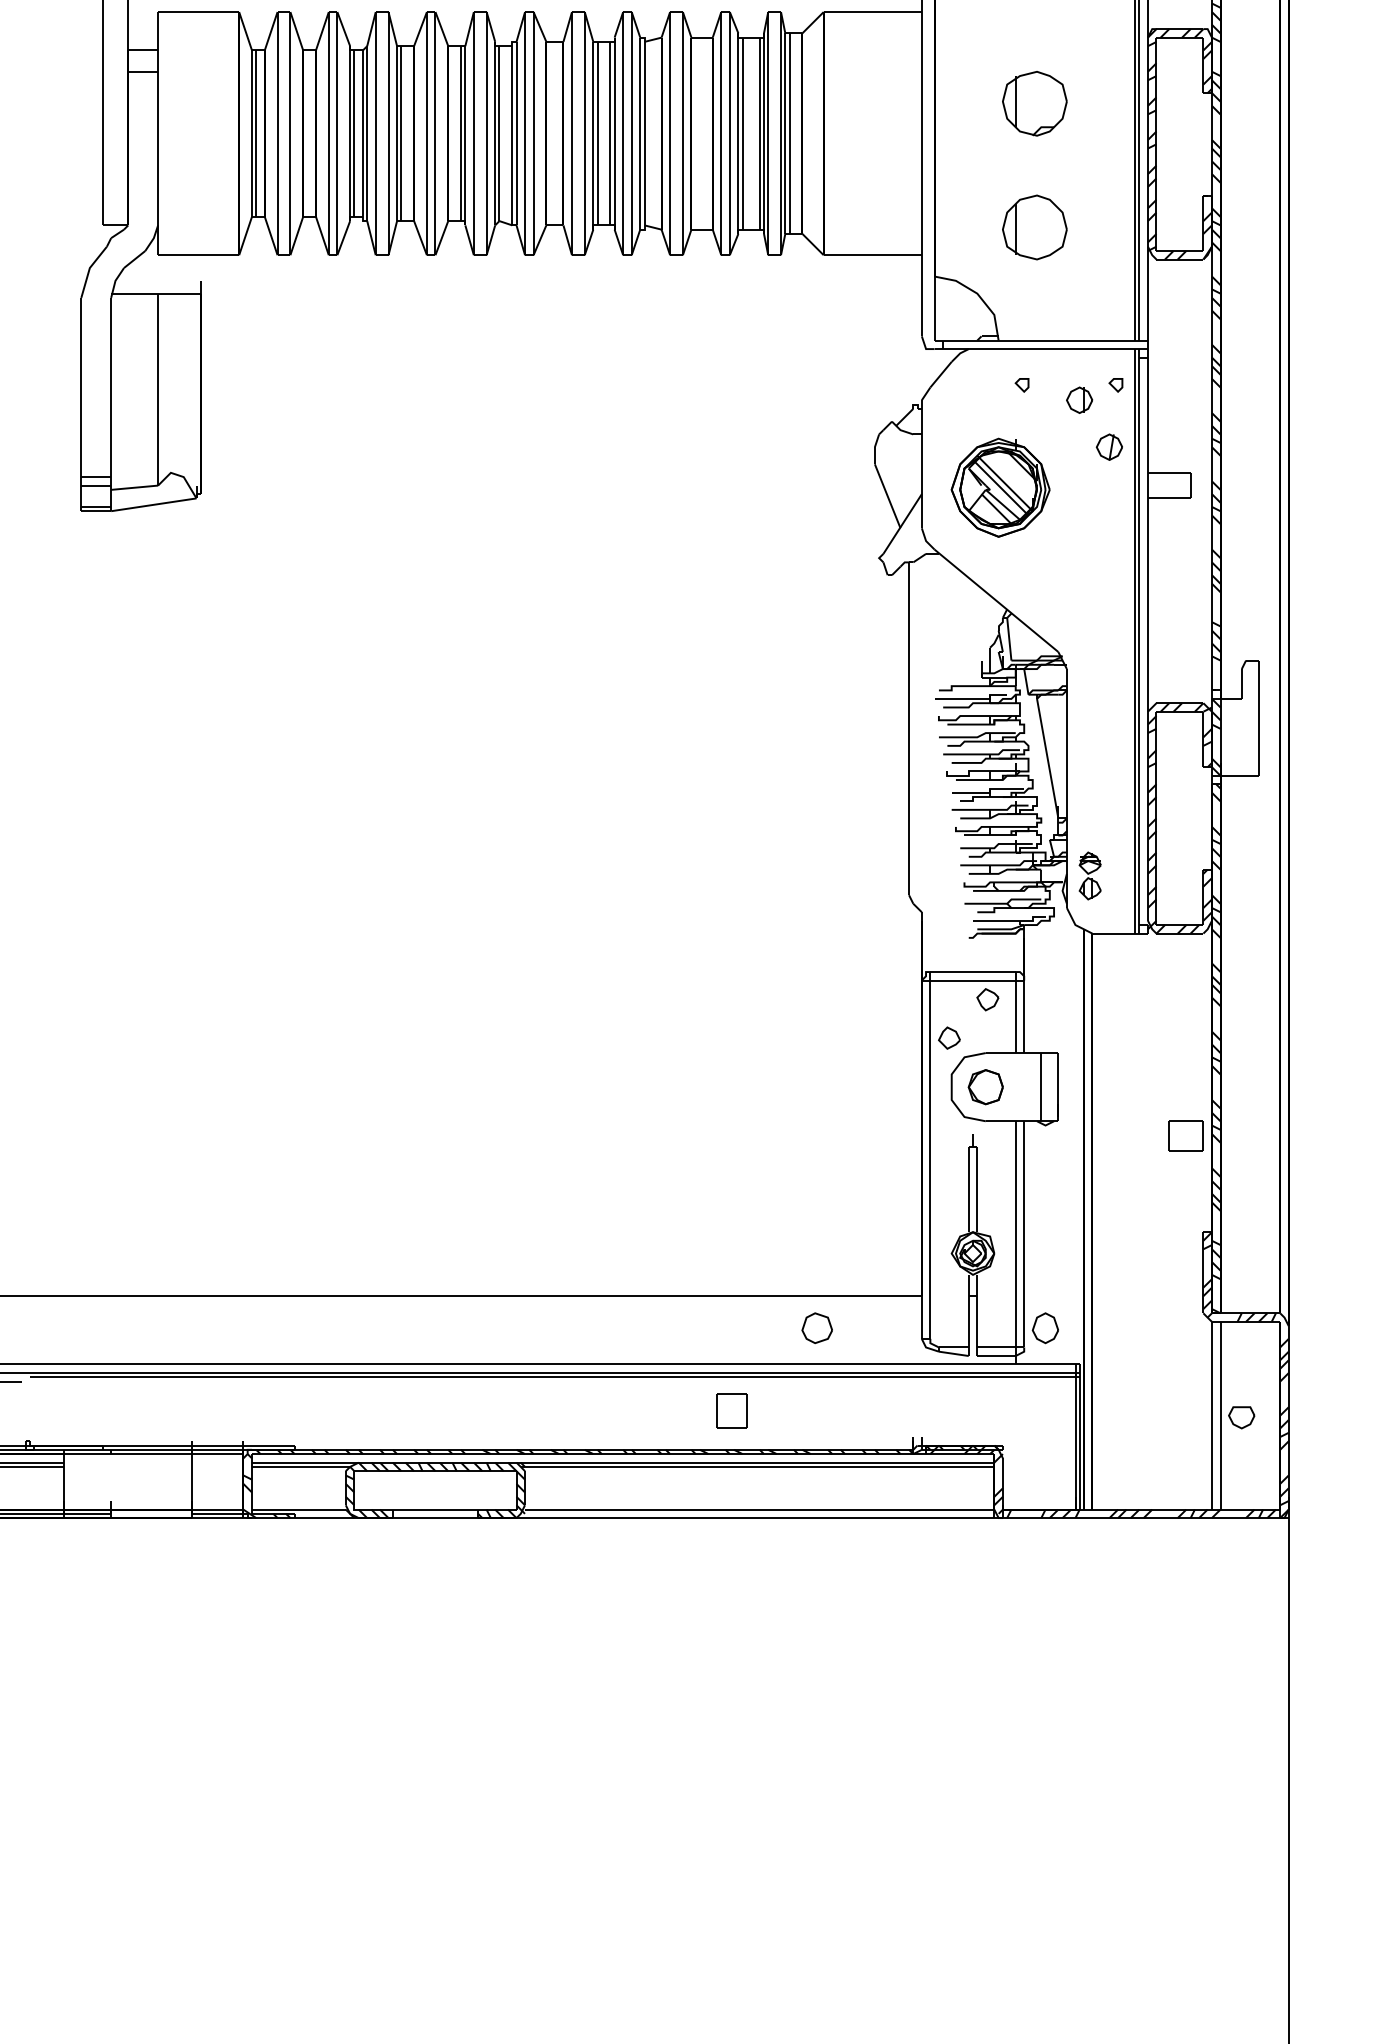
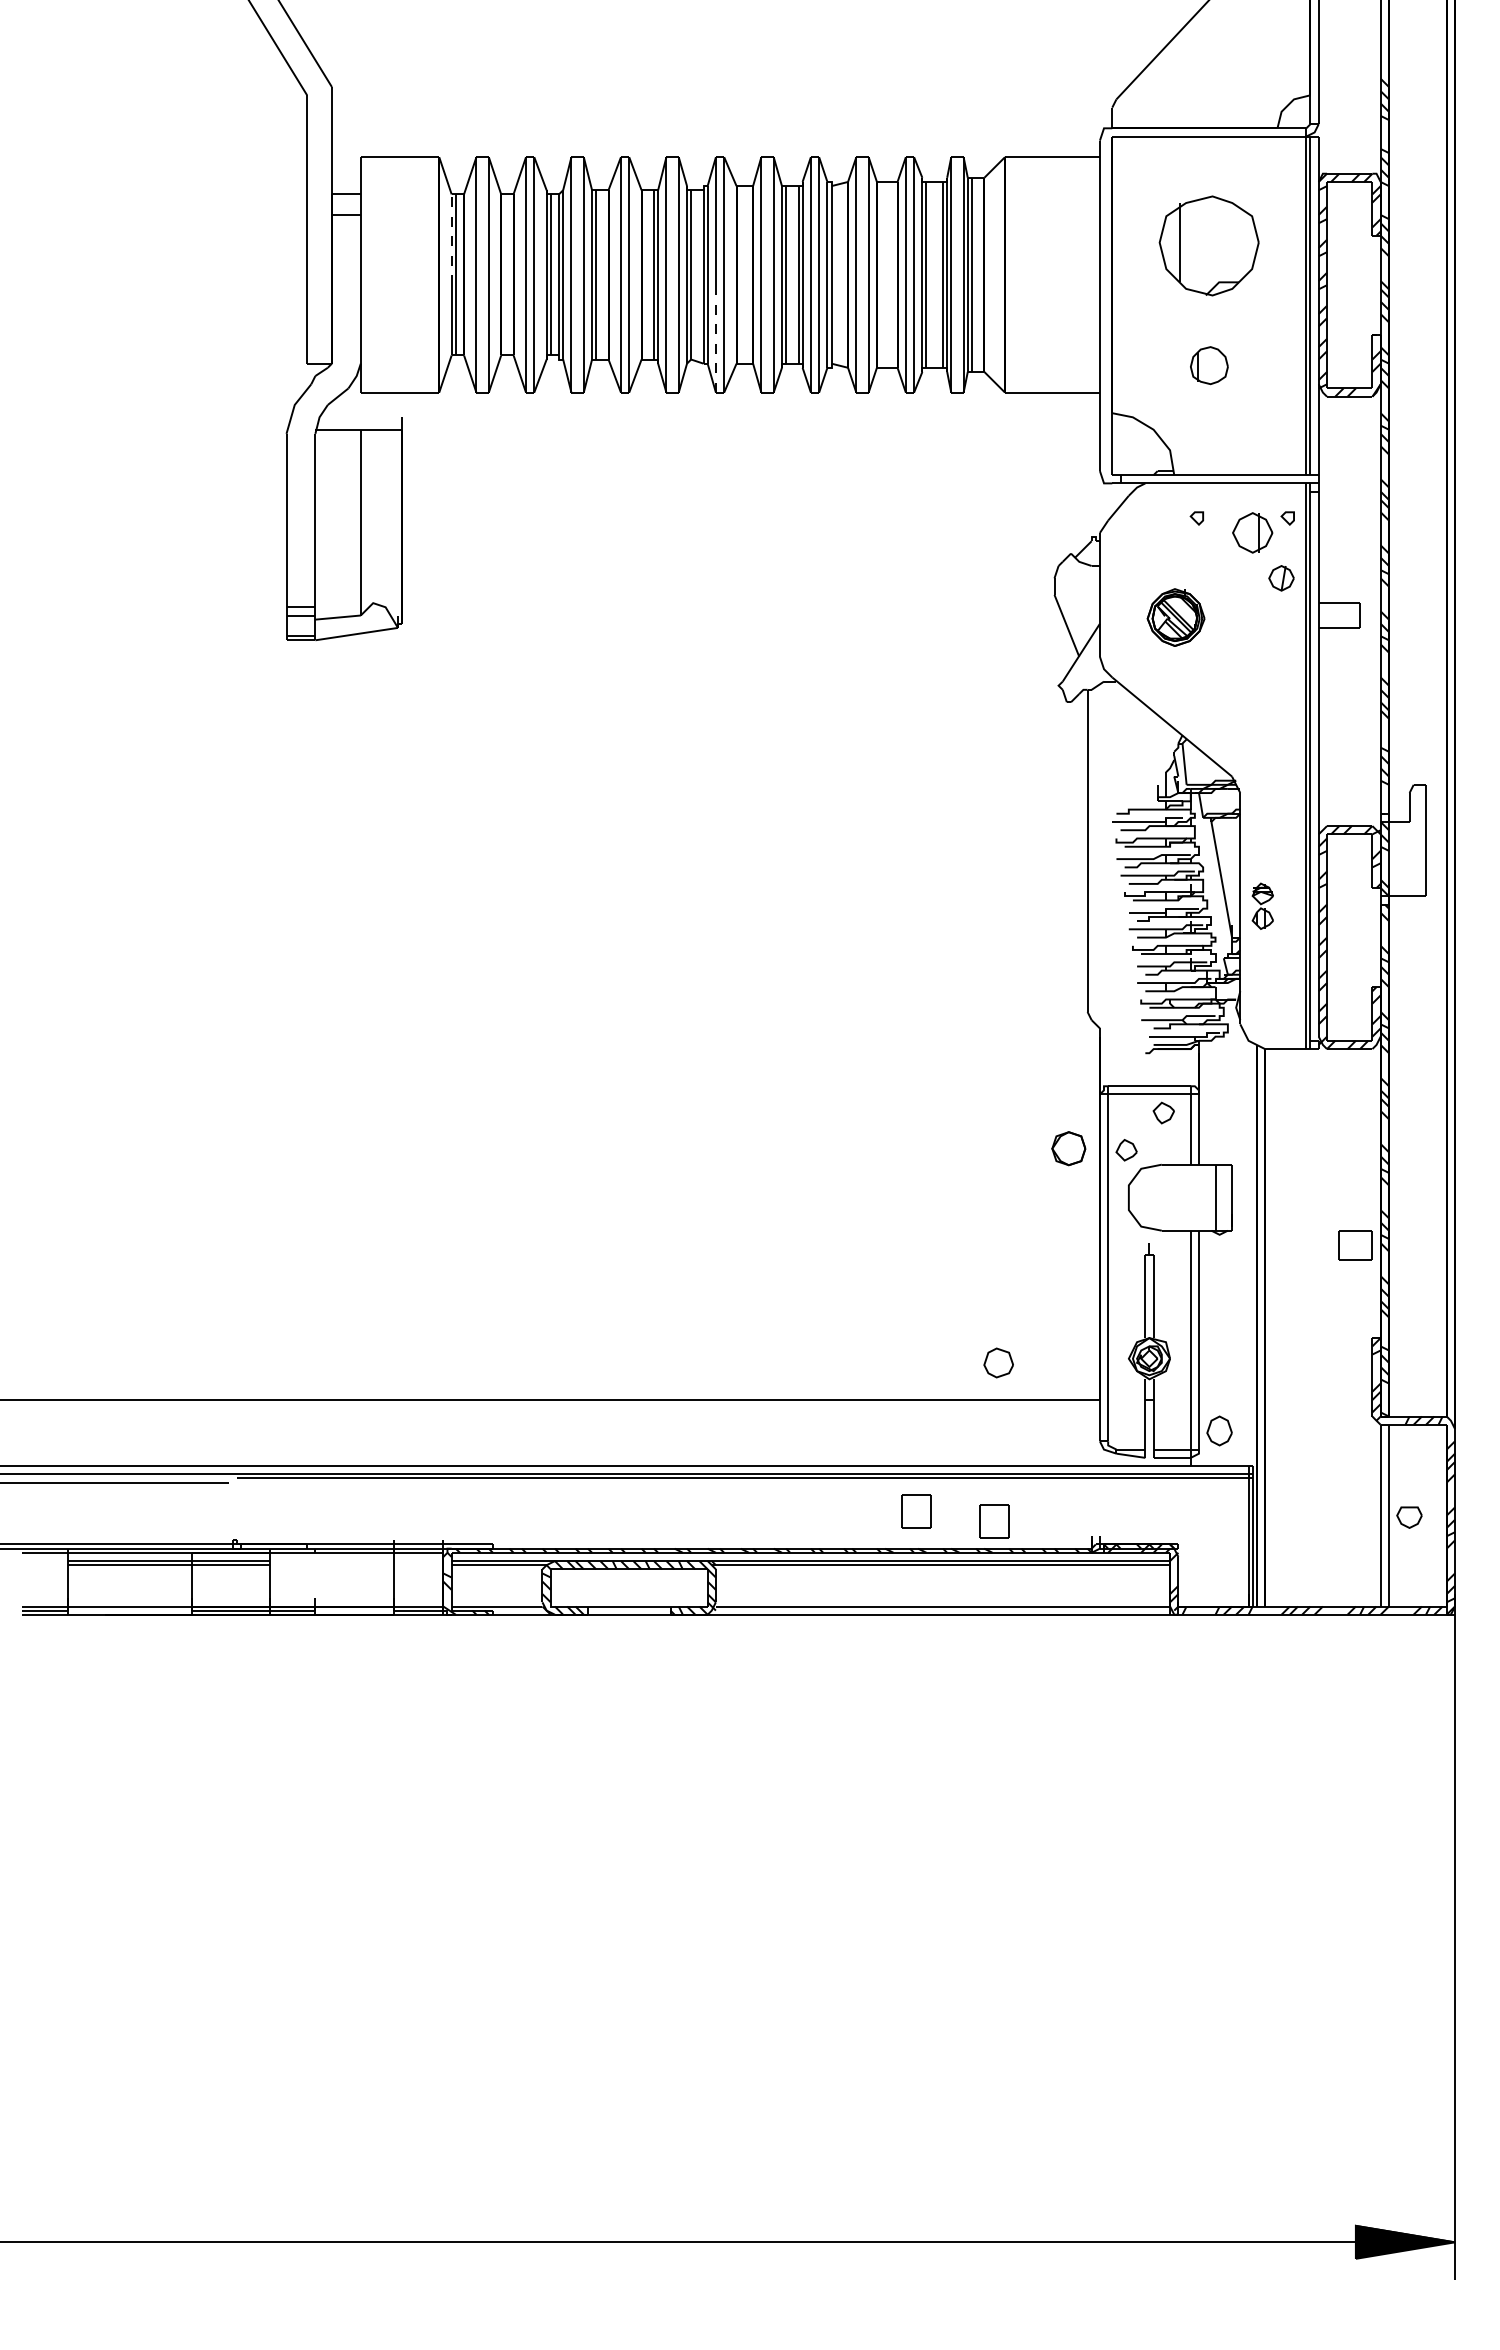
line: (251, 97) -> (451, 239), solid -> dashed
part: (1035, 103) -> (1209, 245), size x1.6
line: (524, 204) -> (715, 343), solid -> dashed
part: (1035, 227) -> (1209, 365), size x0.6
part: (1079, 399) -> (1252, 532), size x1.6
part: (999, 487) -> (1175, 617), size x0.6
part: (1089, 875) -> (1262, 905), moved
part: (985, 1086) -> (1068, 1148), moved
part: (817, 1327) -> (998, 1362), moved
part: (812, 1421) -> (994, 1521), added

